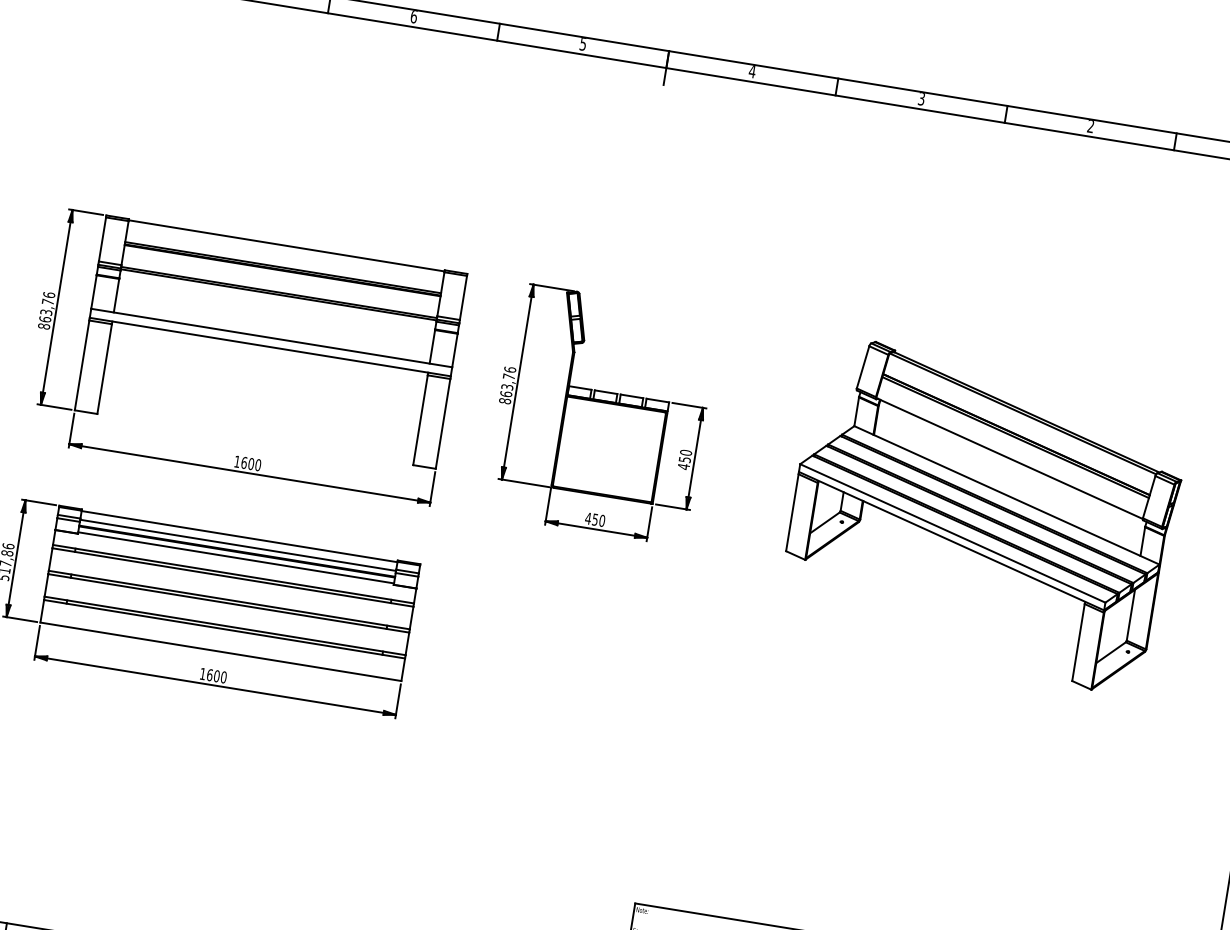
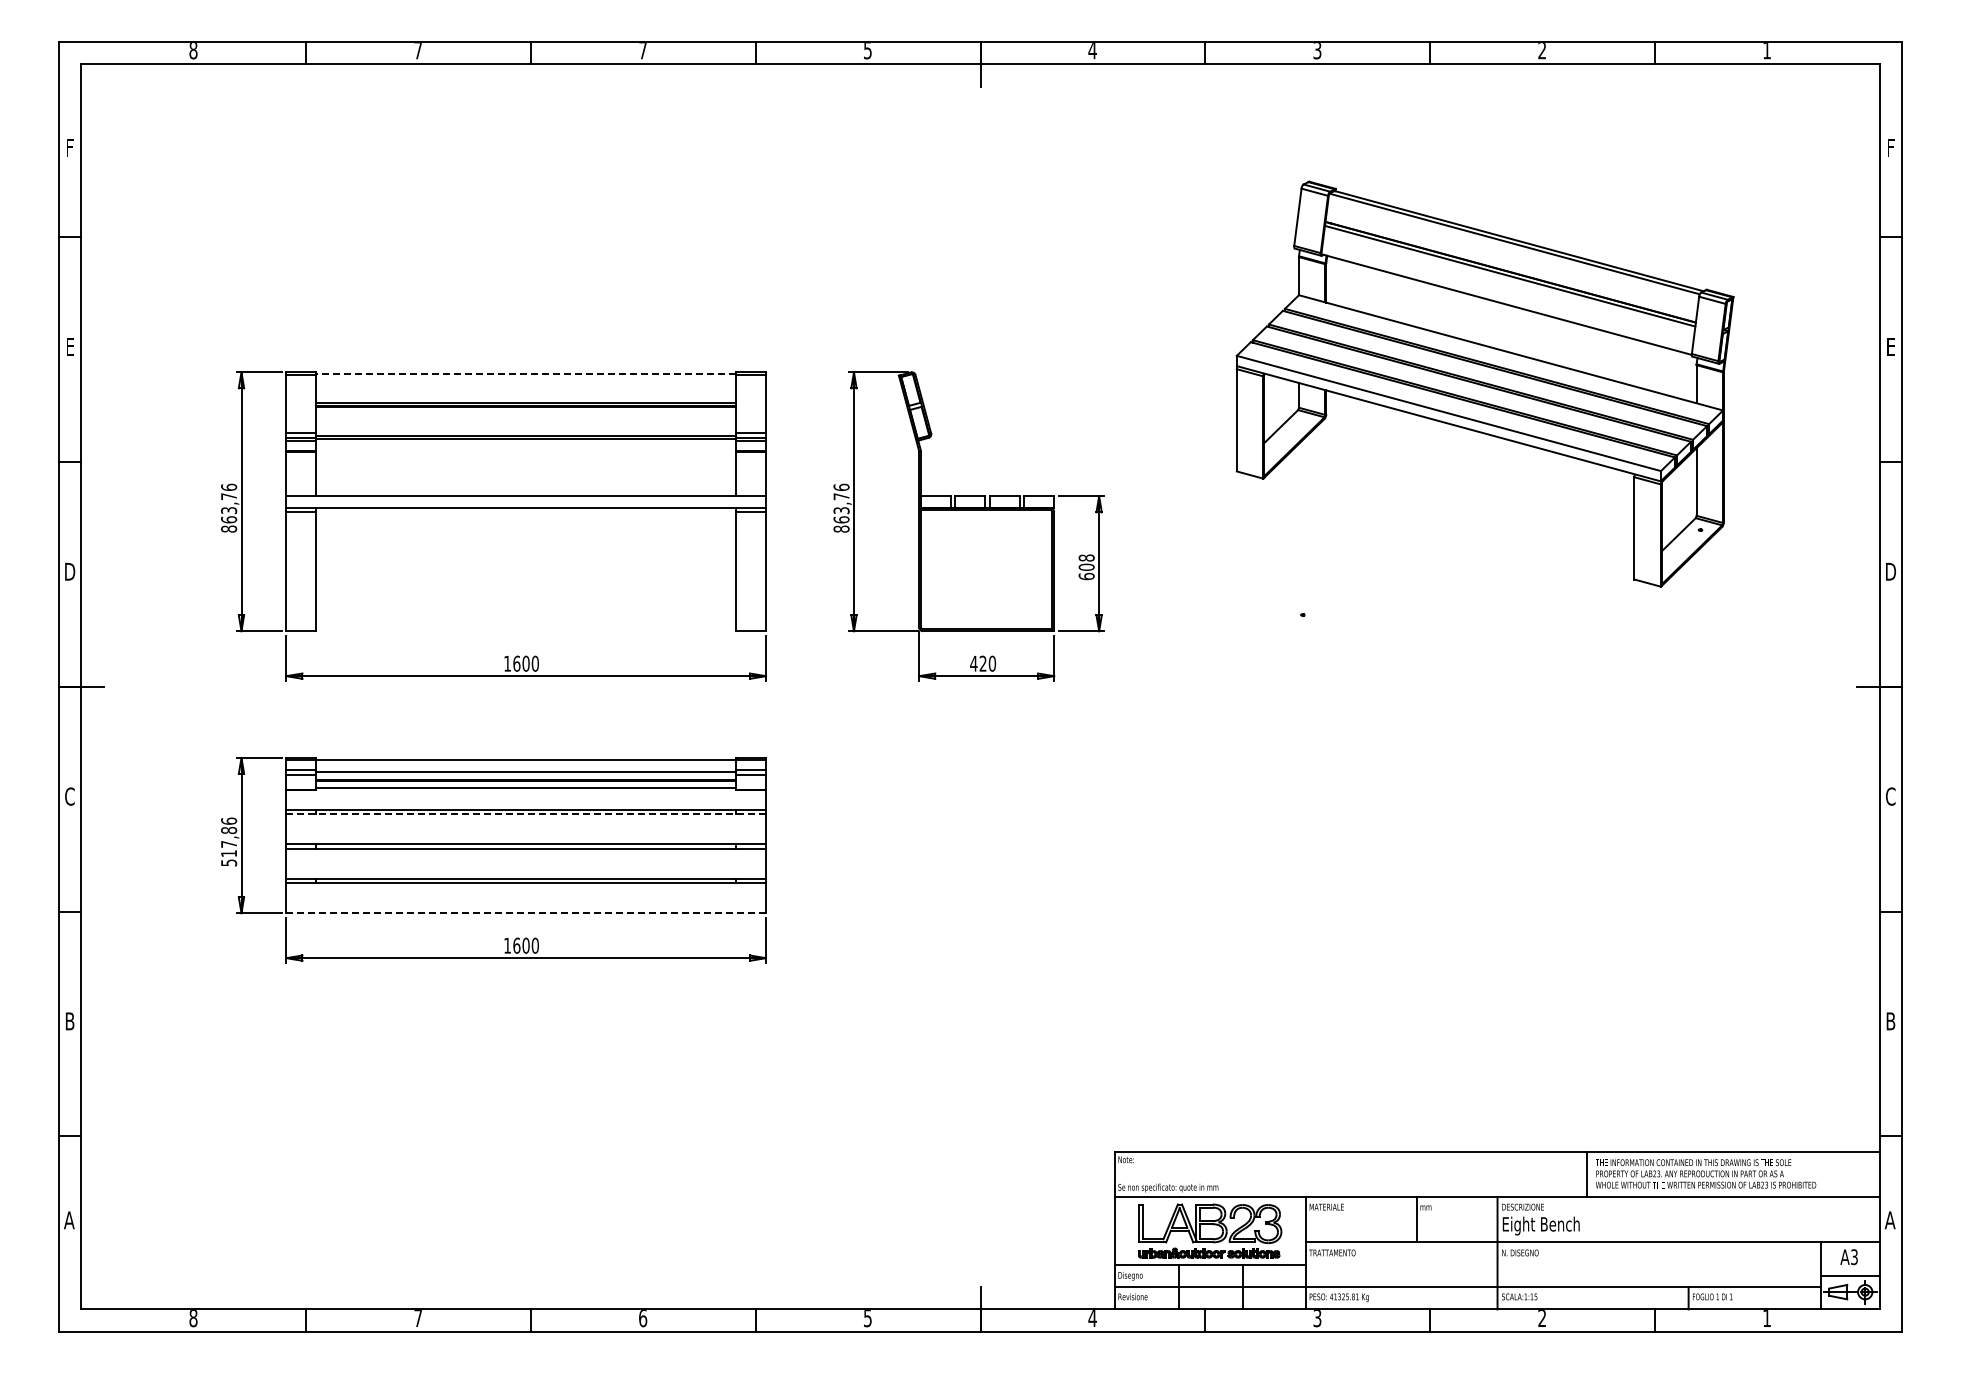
text: (414, 17) -> (643, 51), 6 -> 7
line: (286, 245) -> (526, 373), solid -> dashed
text: (684, 459) -> (1086, 567), 450 -> 608
part: (983, 515) -> (1484, 383), moved
text: (594, 519) -> (982, 663), 450 -> 420
line: (233, 577) -> (526, 814), solid -> dashed
line: (221, 652) -> (526, 913), solid -> dashed

